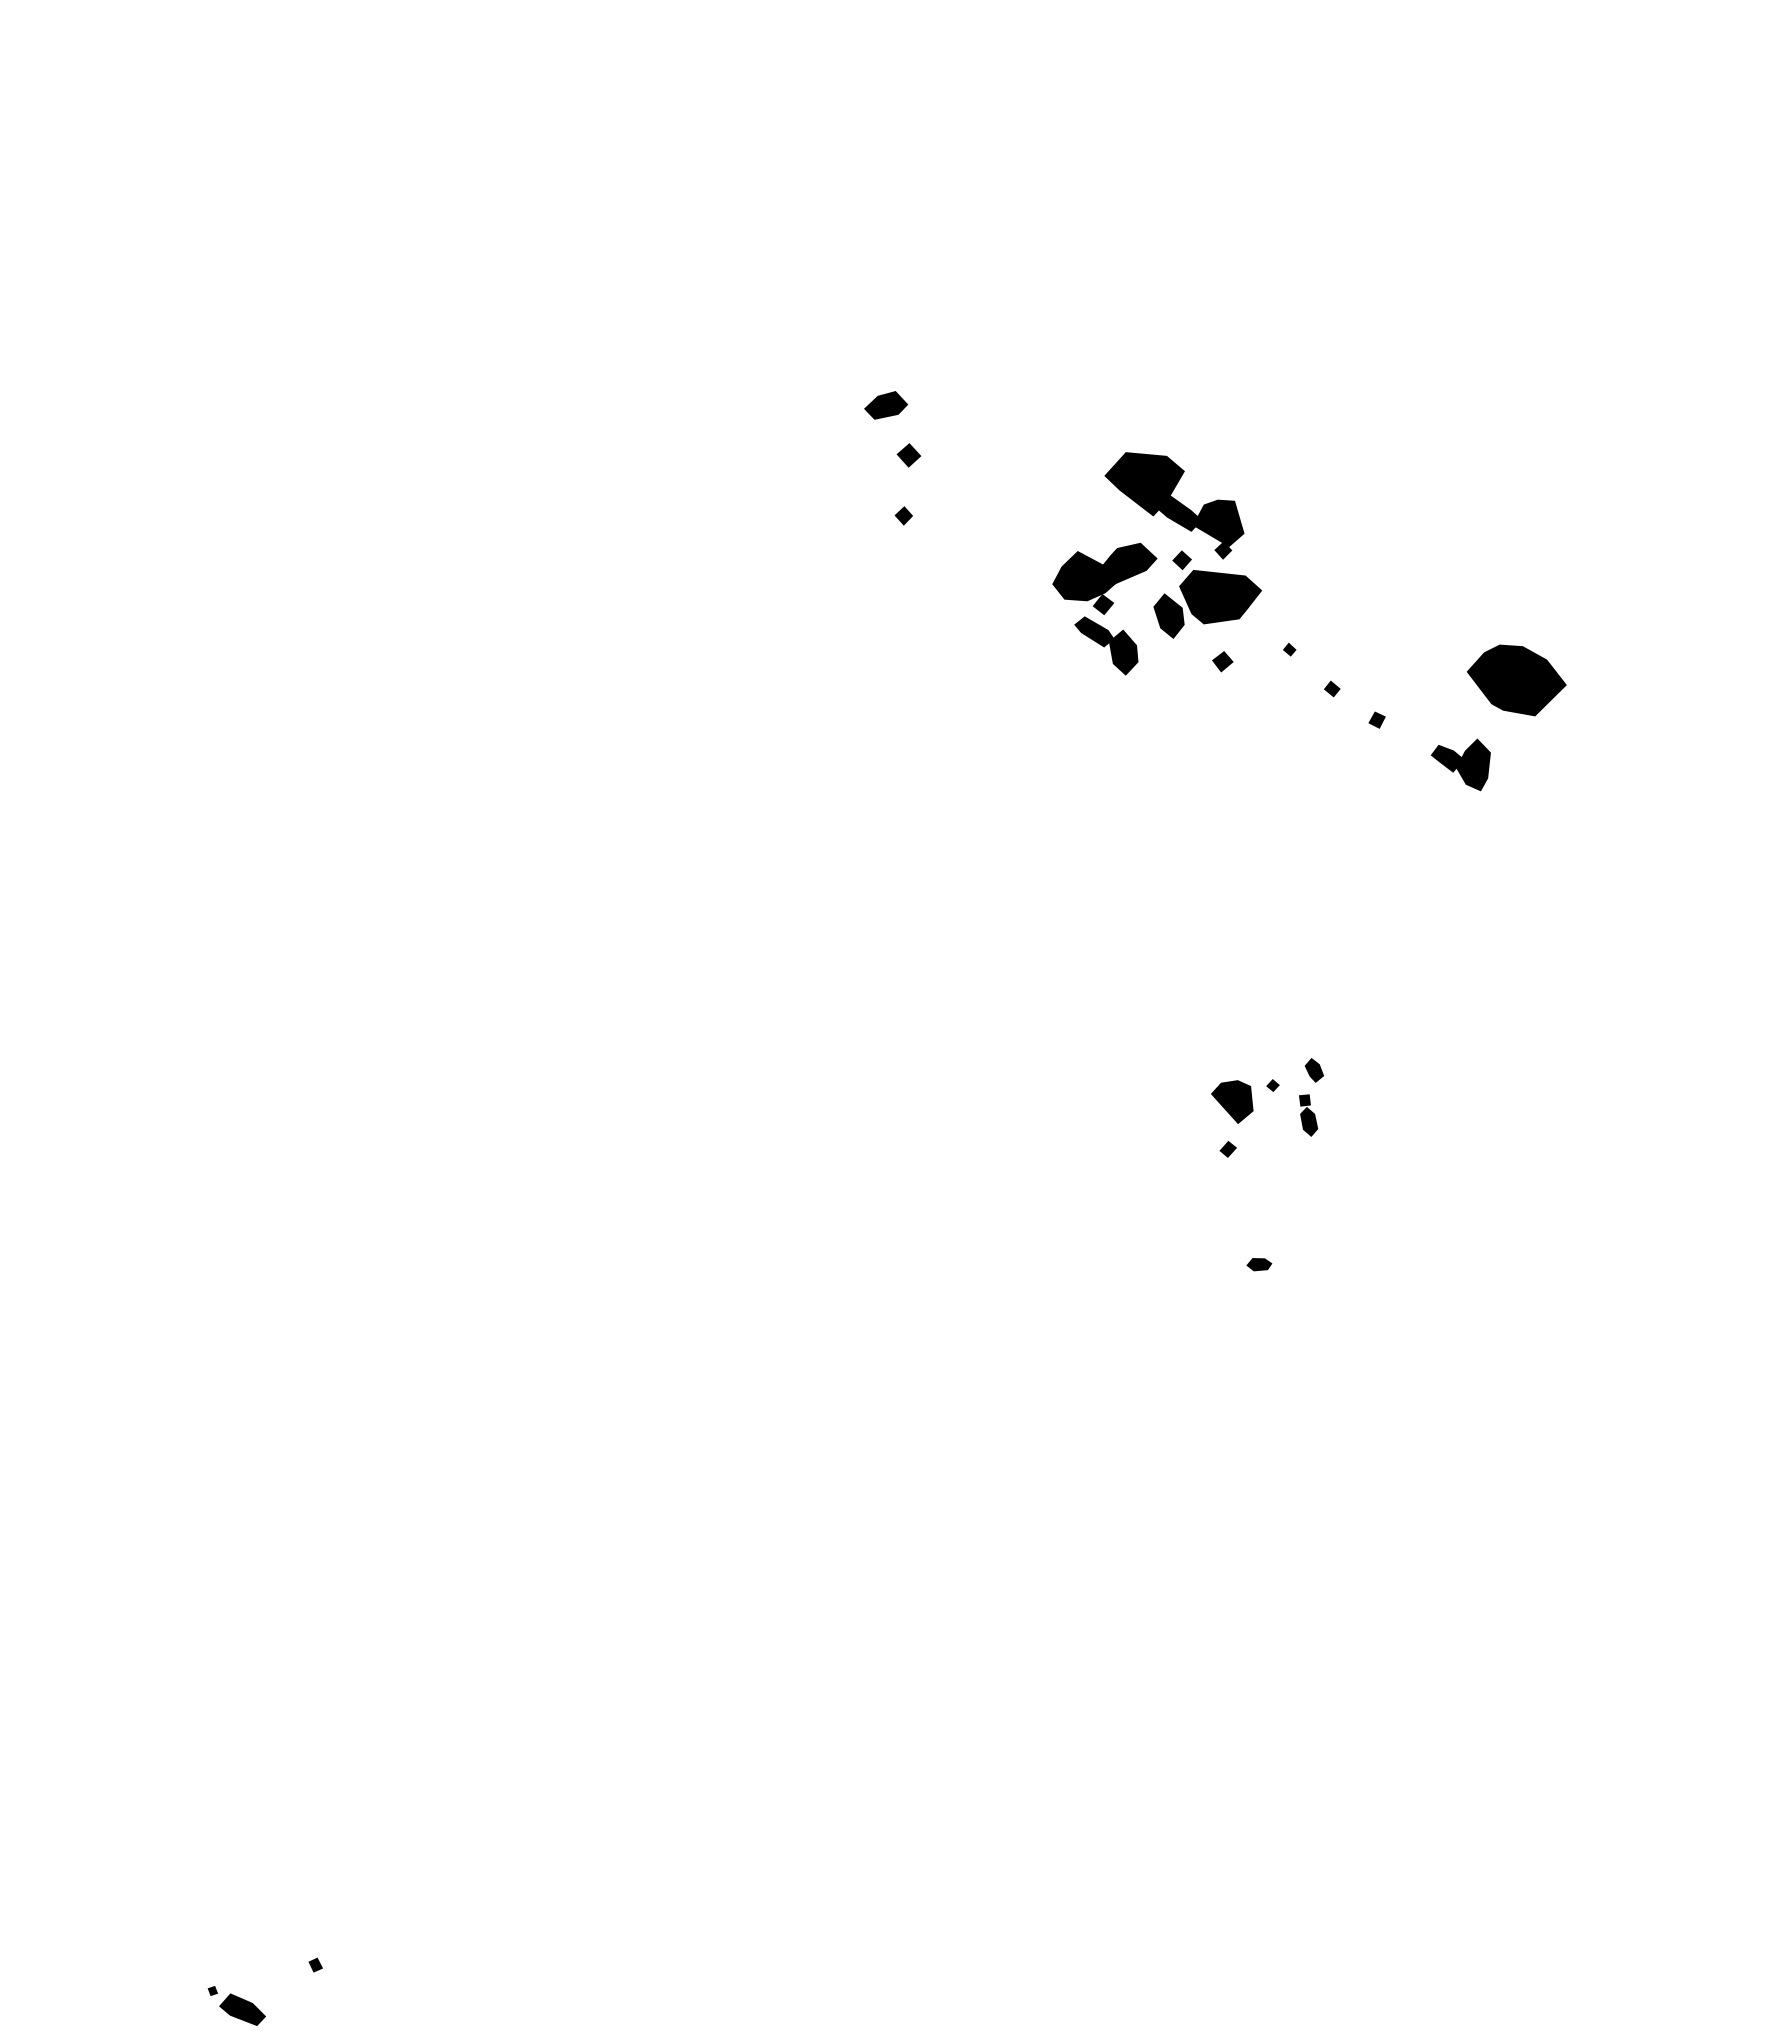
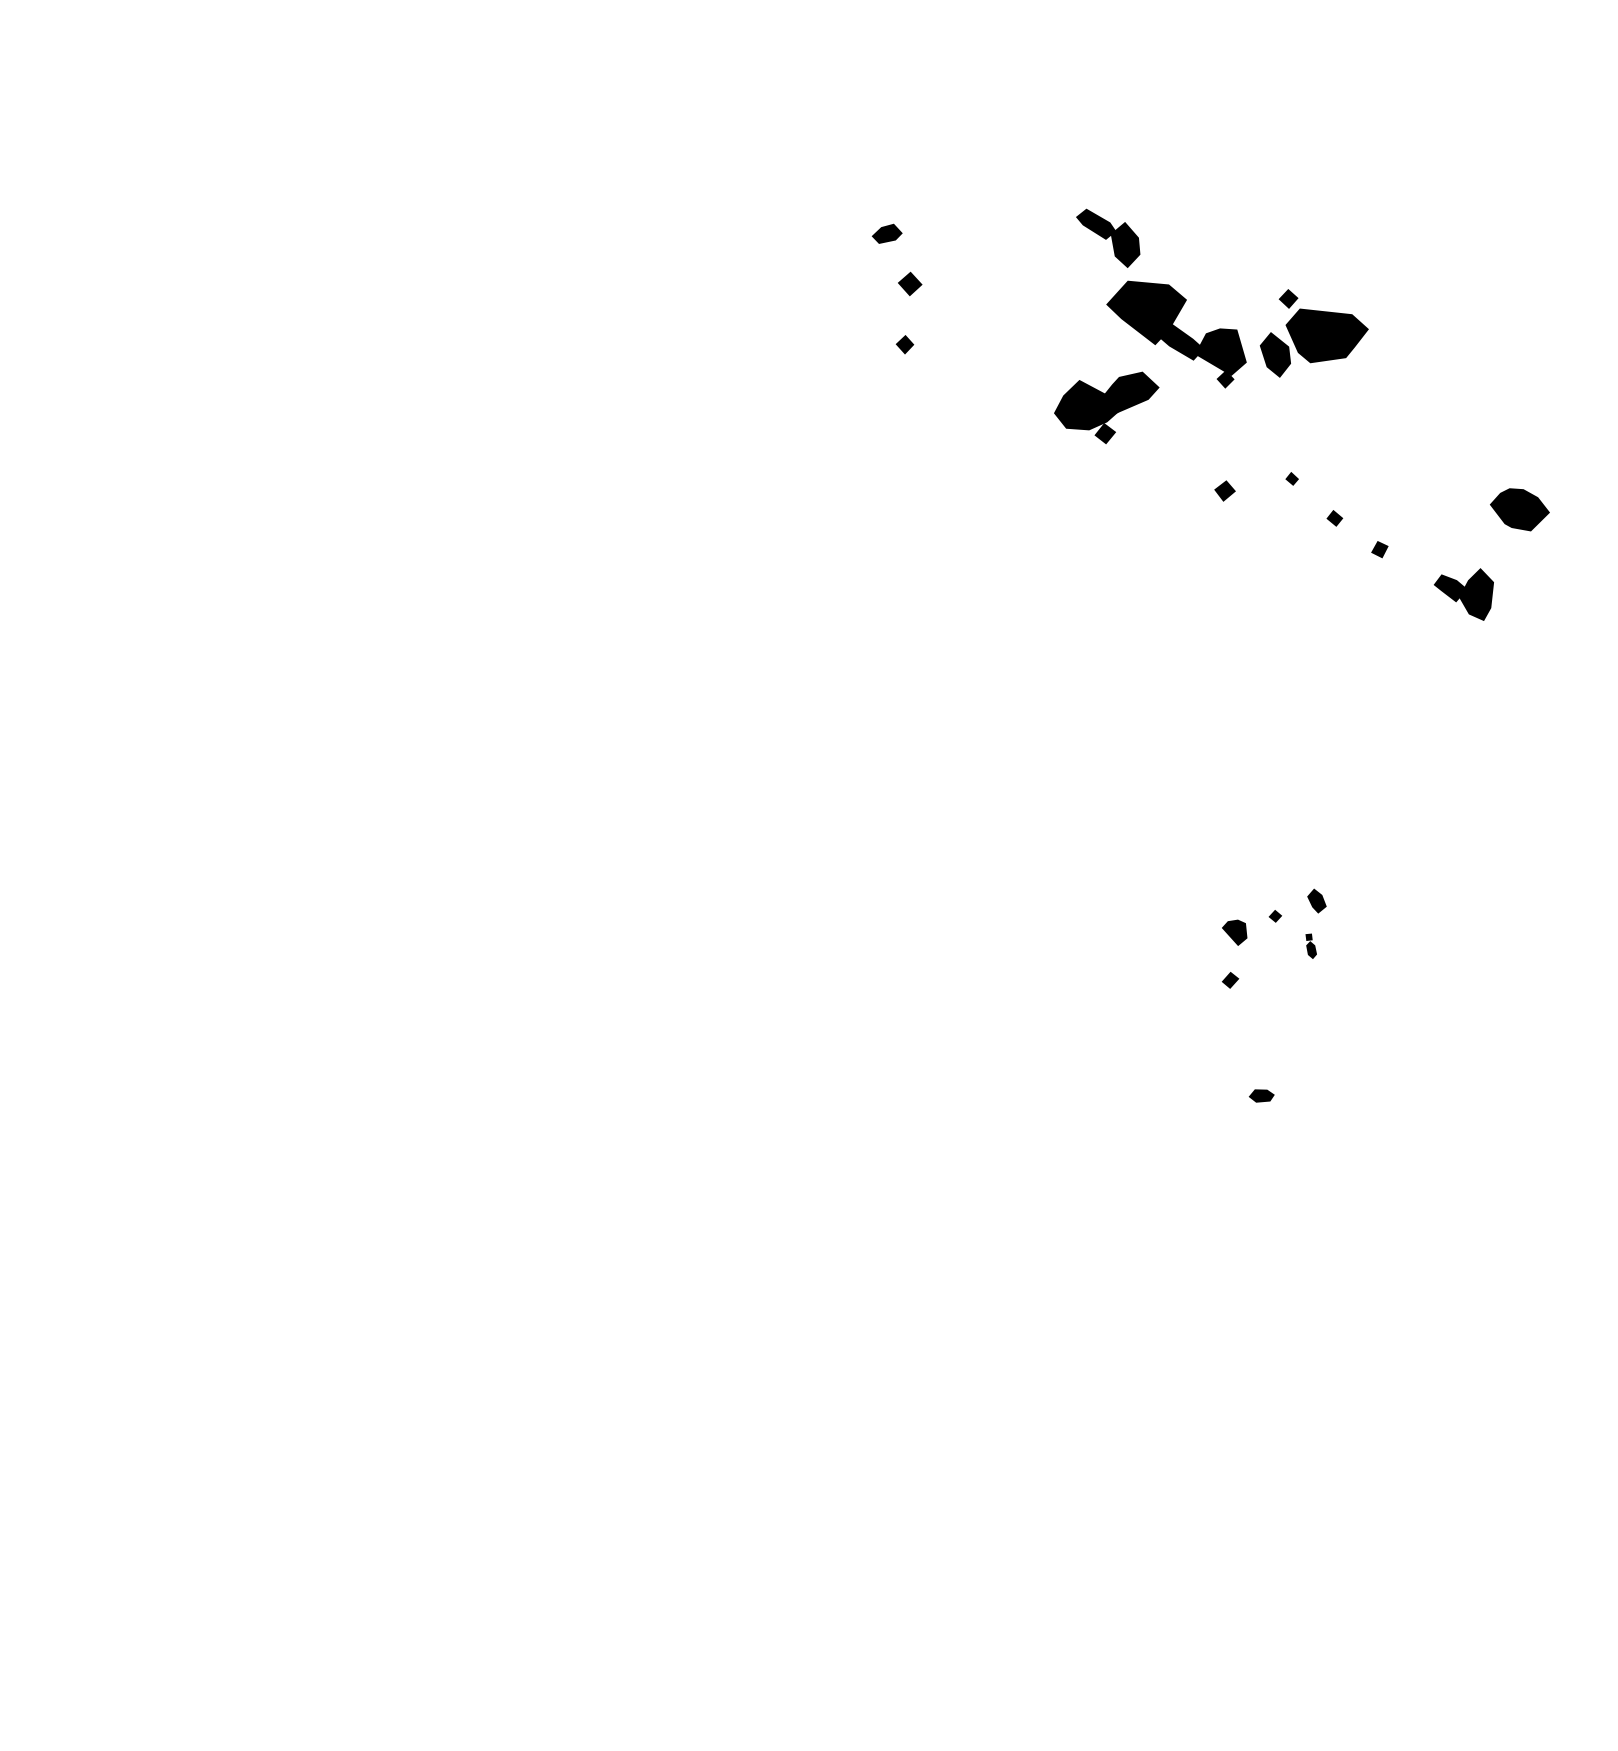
part: (885, 405) -> (886, 233), size x0.7
part: (1207, 594) -> (1314, 333), moved
part: (1106, 645) -> (1108, 237), moved
part: (1516, 680) -> (1519, 509), size x0.6
part: (1232, 1101) -> (1234, 932), size x0.6
part: (1308, 1115) -> (1311, 946), size x0.6

